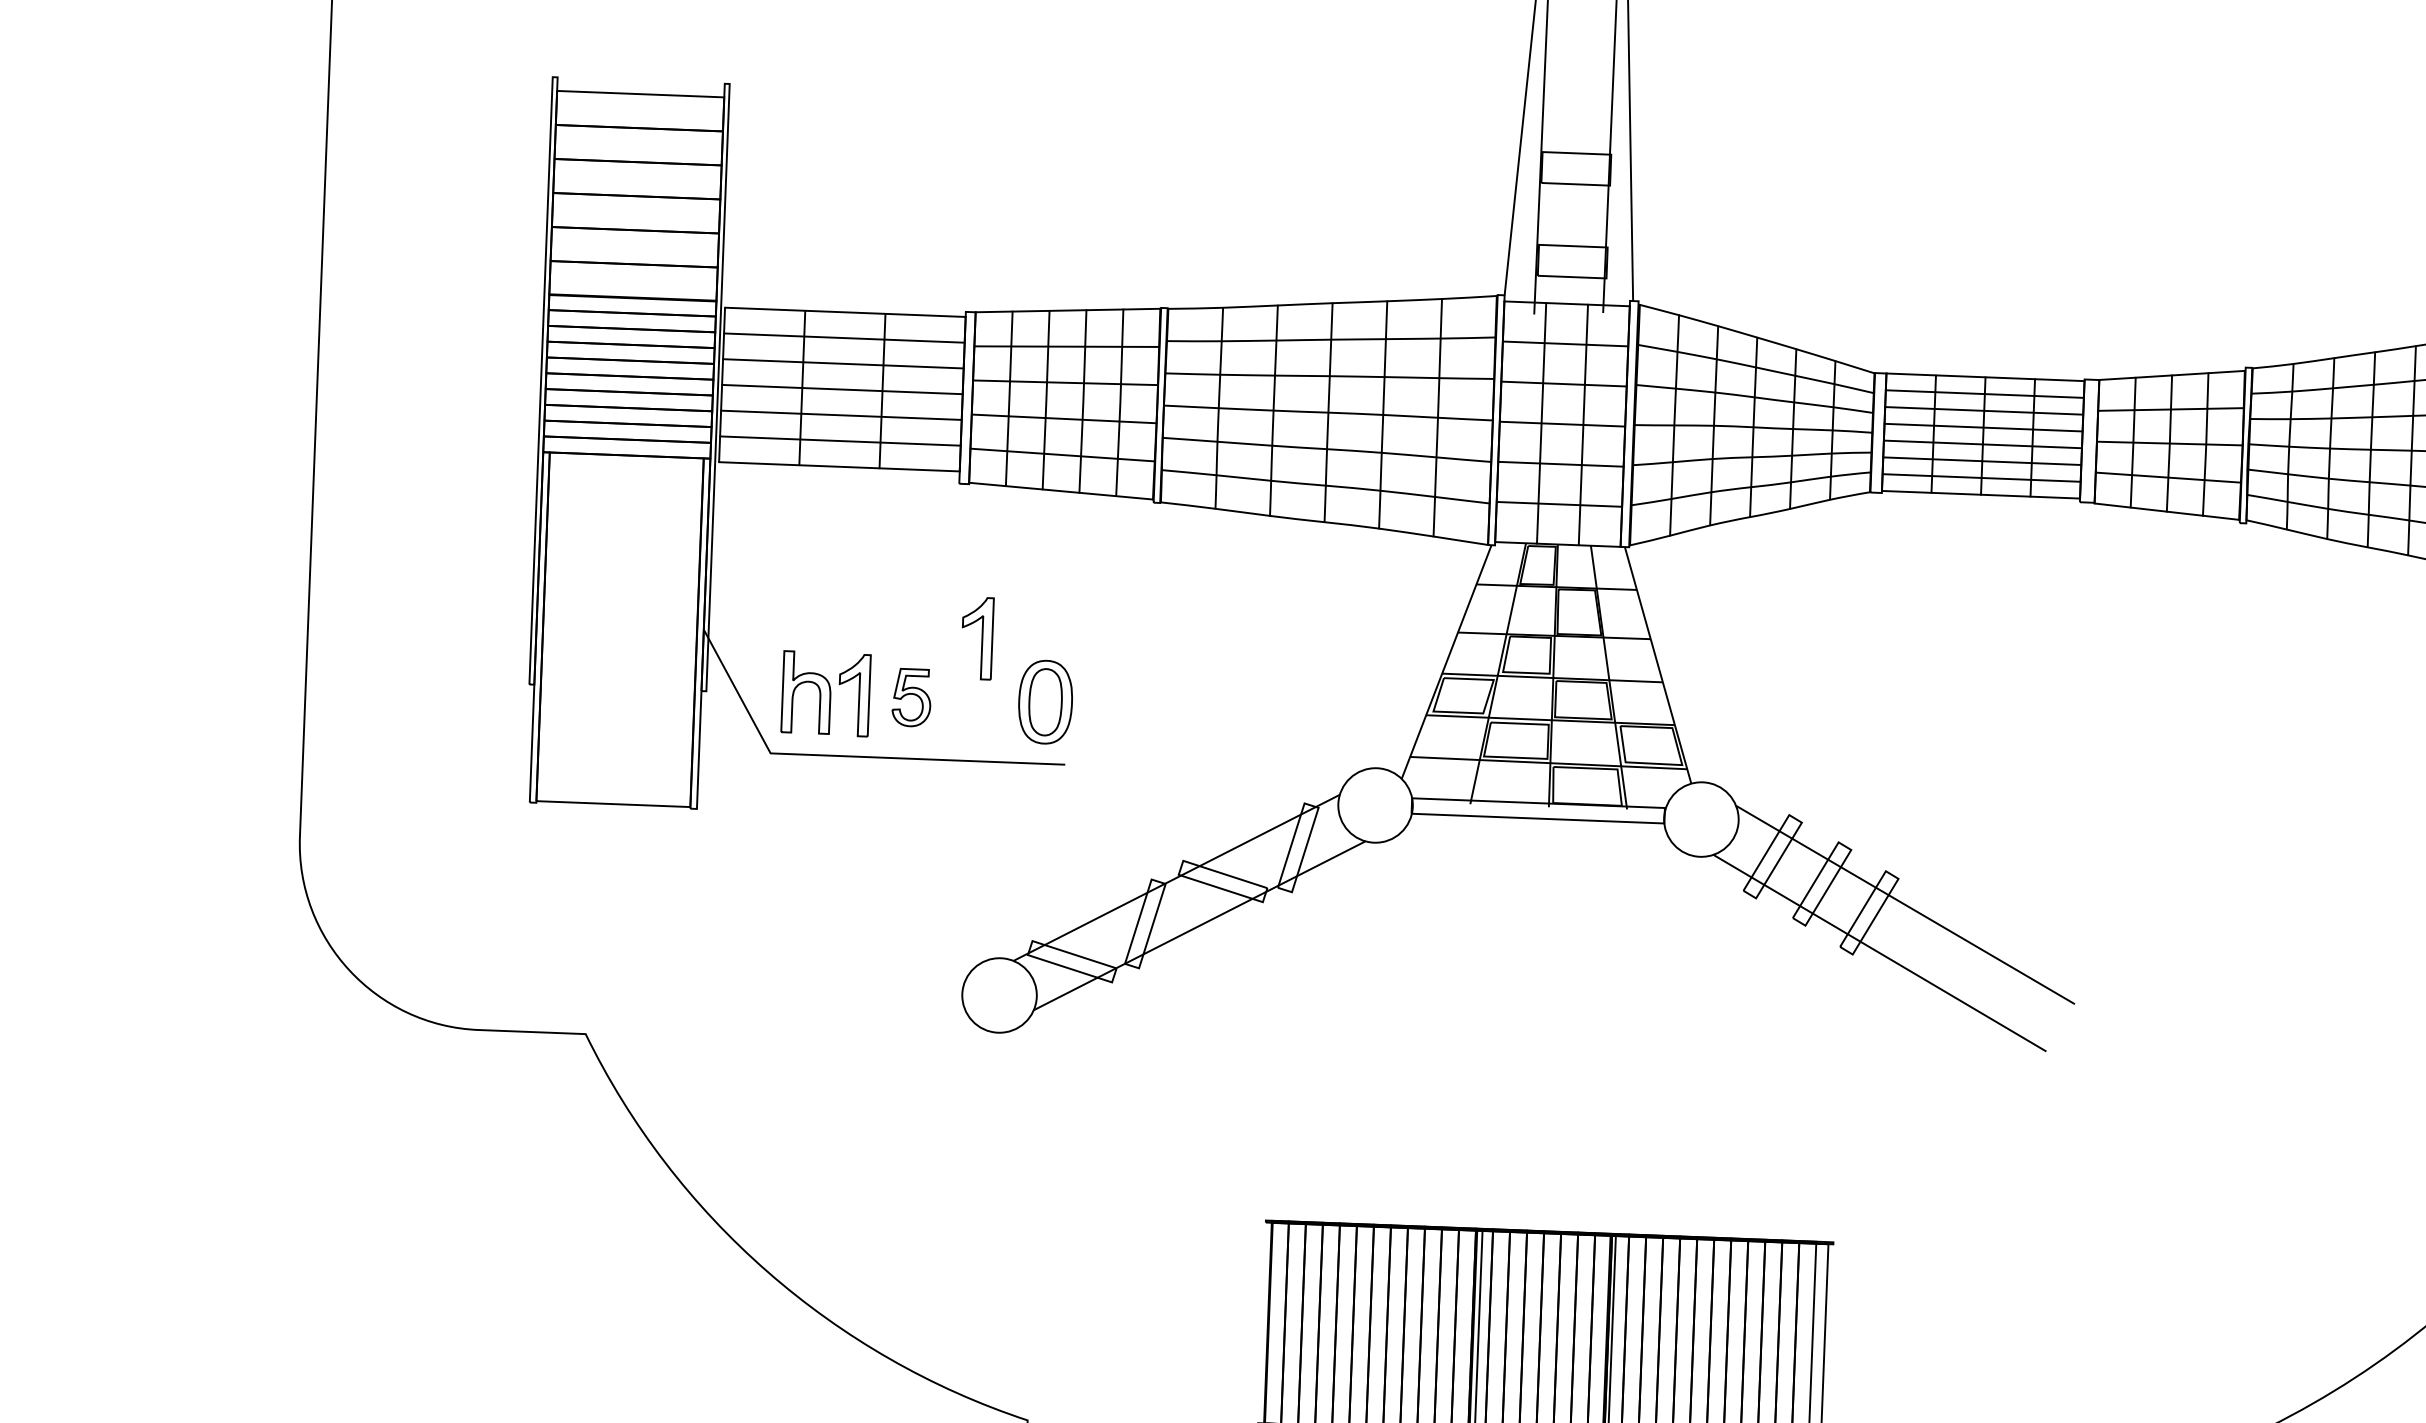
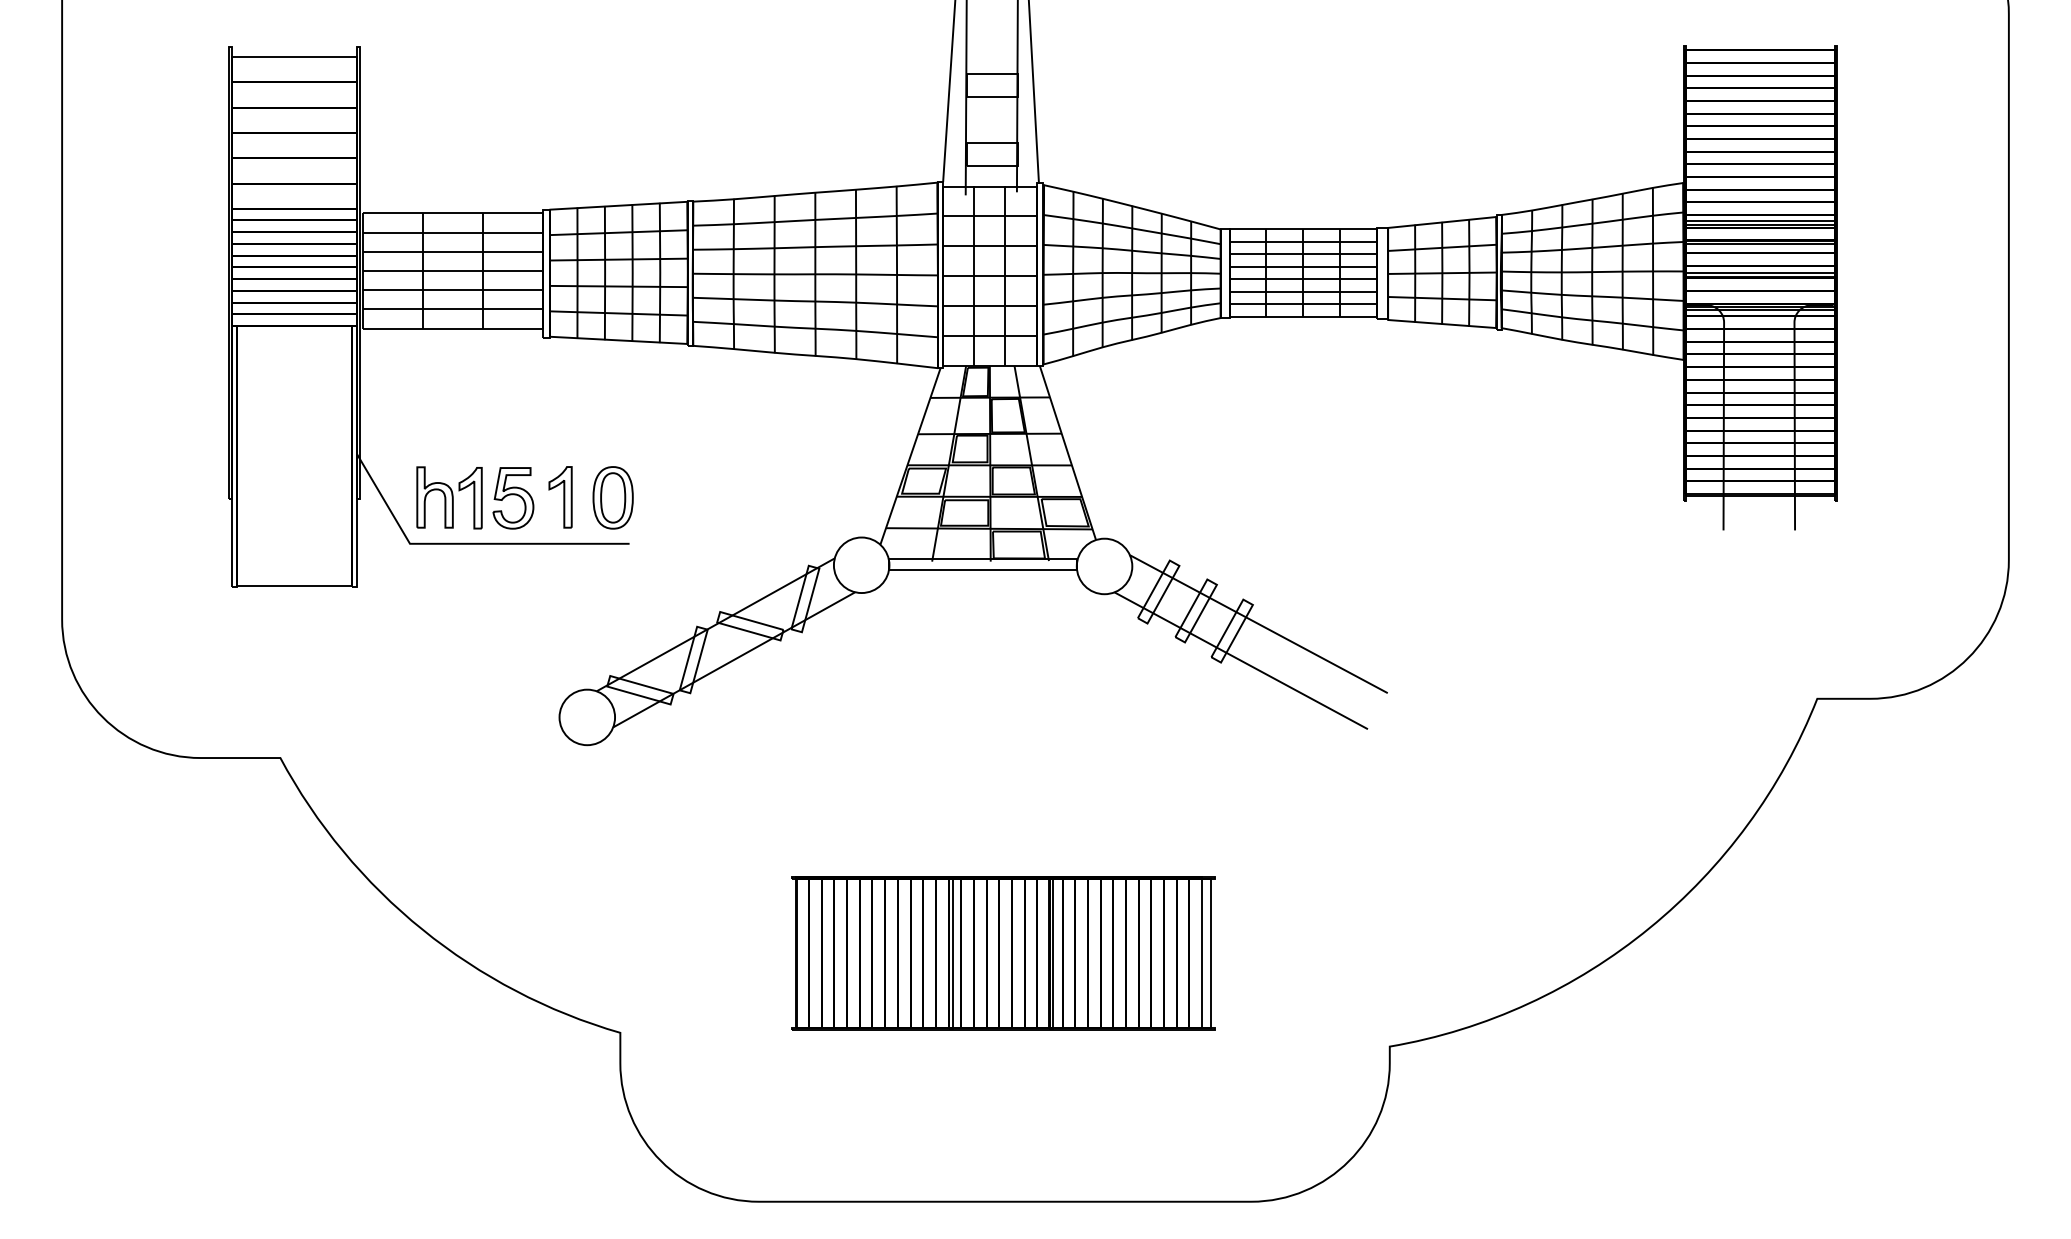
part: (977, 638) -> (560, 497), moved
part: (911, 697) -> (513, 498), size x1.43

